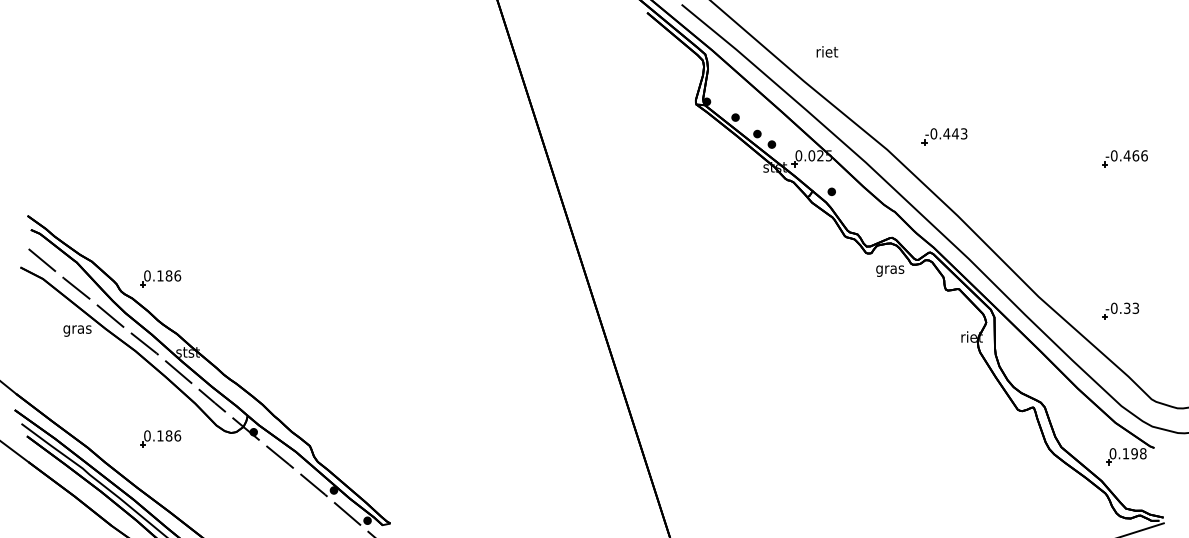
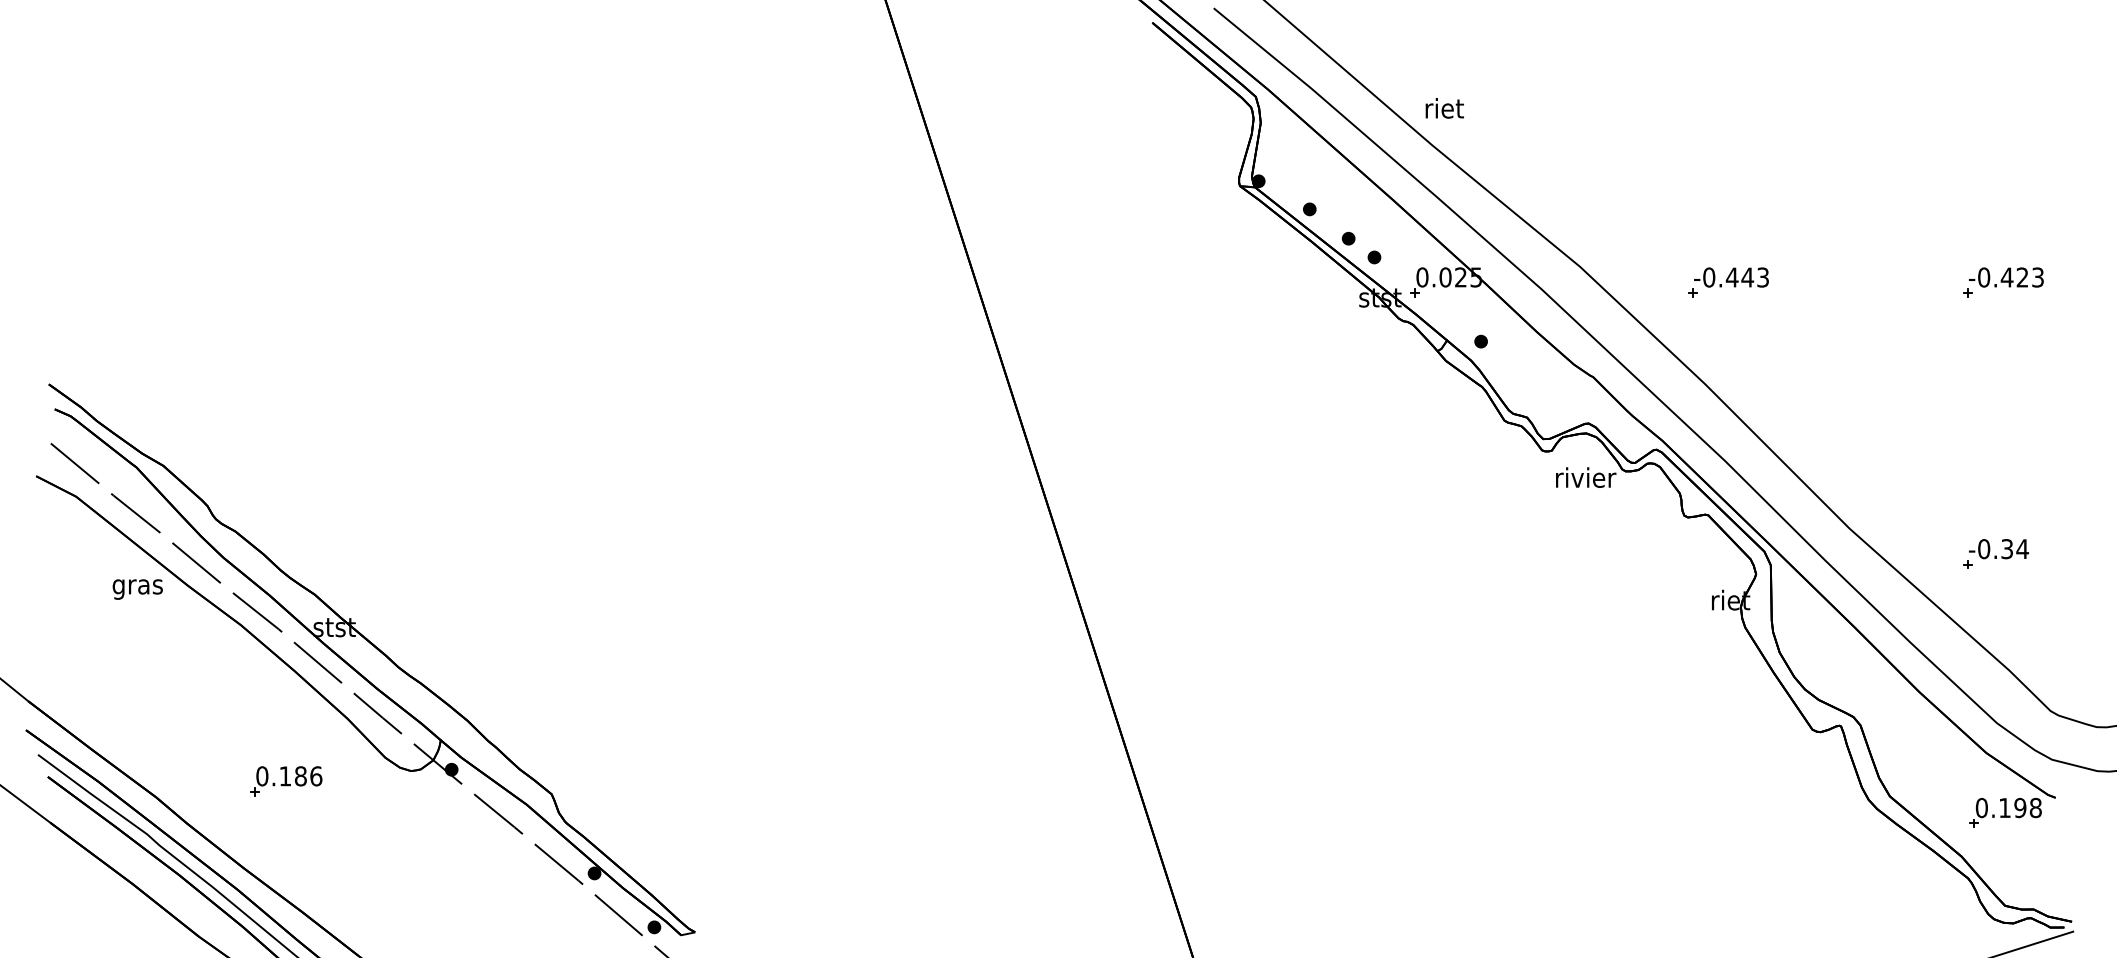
text: (827, 51) -> (1444, 107), moved
part: (944, 136) -> (1728, 282), moved
text: (1139, 155) -> (2029, 276), -0.466 -> -0.423
text: (890, 269) -> (1585, 479), gras -> rivier
part: (160, 278) -> (285, 495), removed
text: (1135, 307) -> (2021, 547), -0.33 -> -0.34

